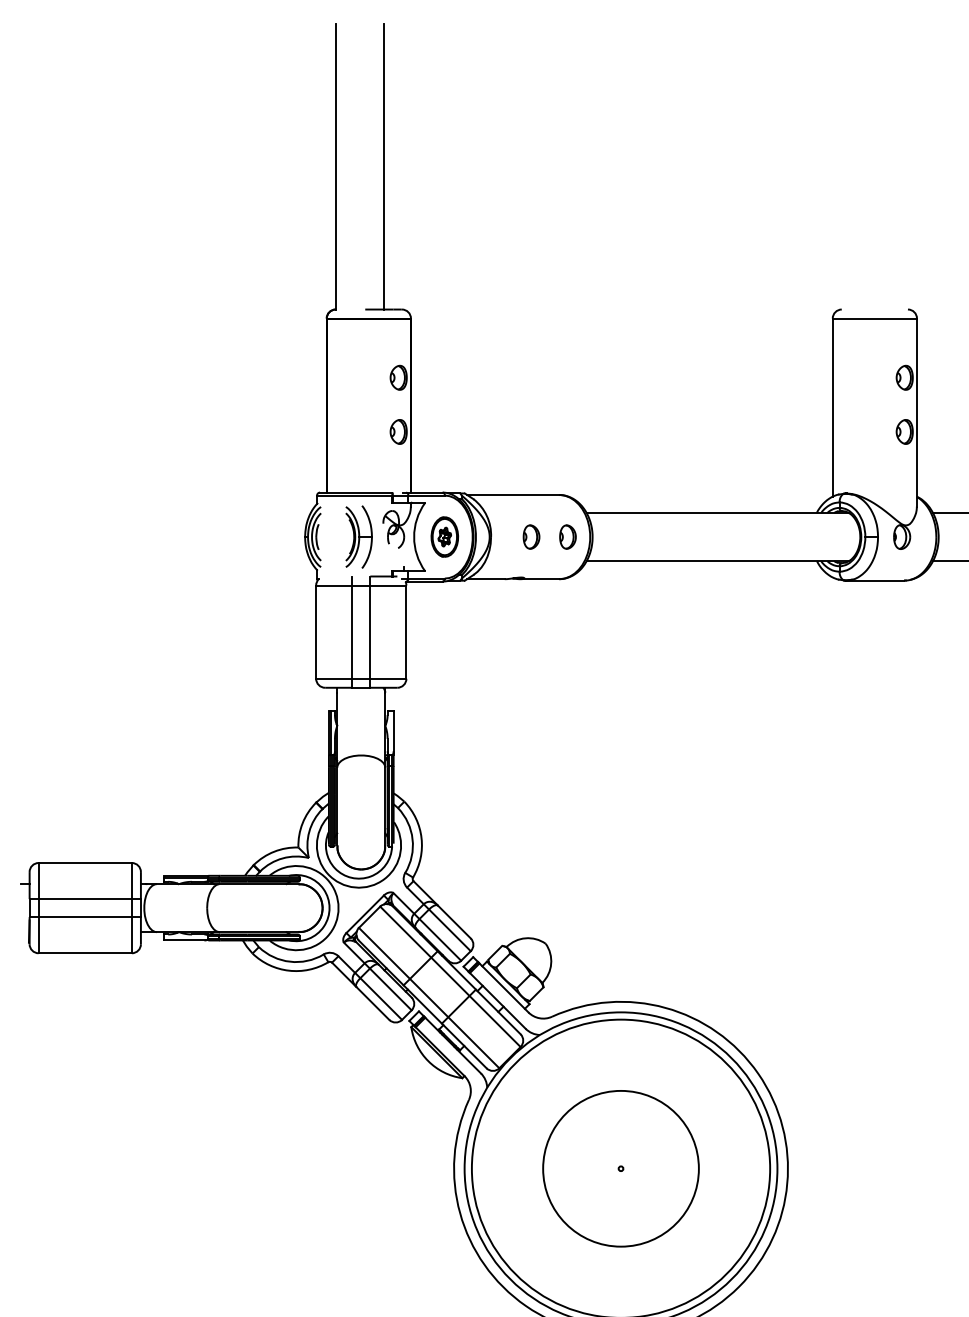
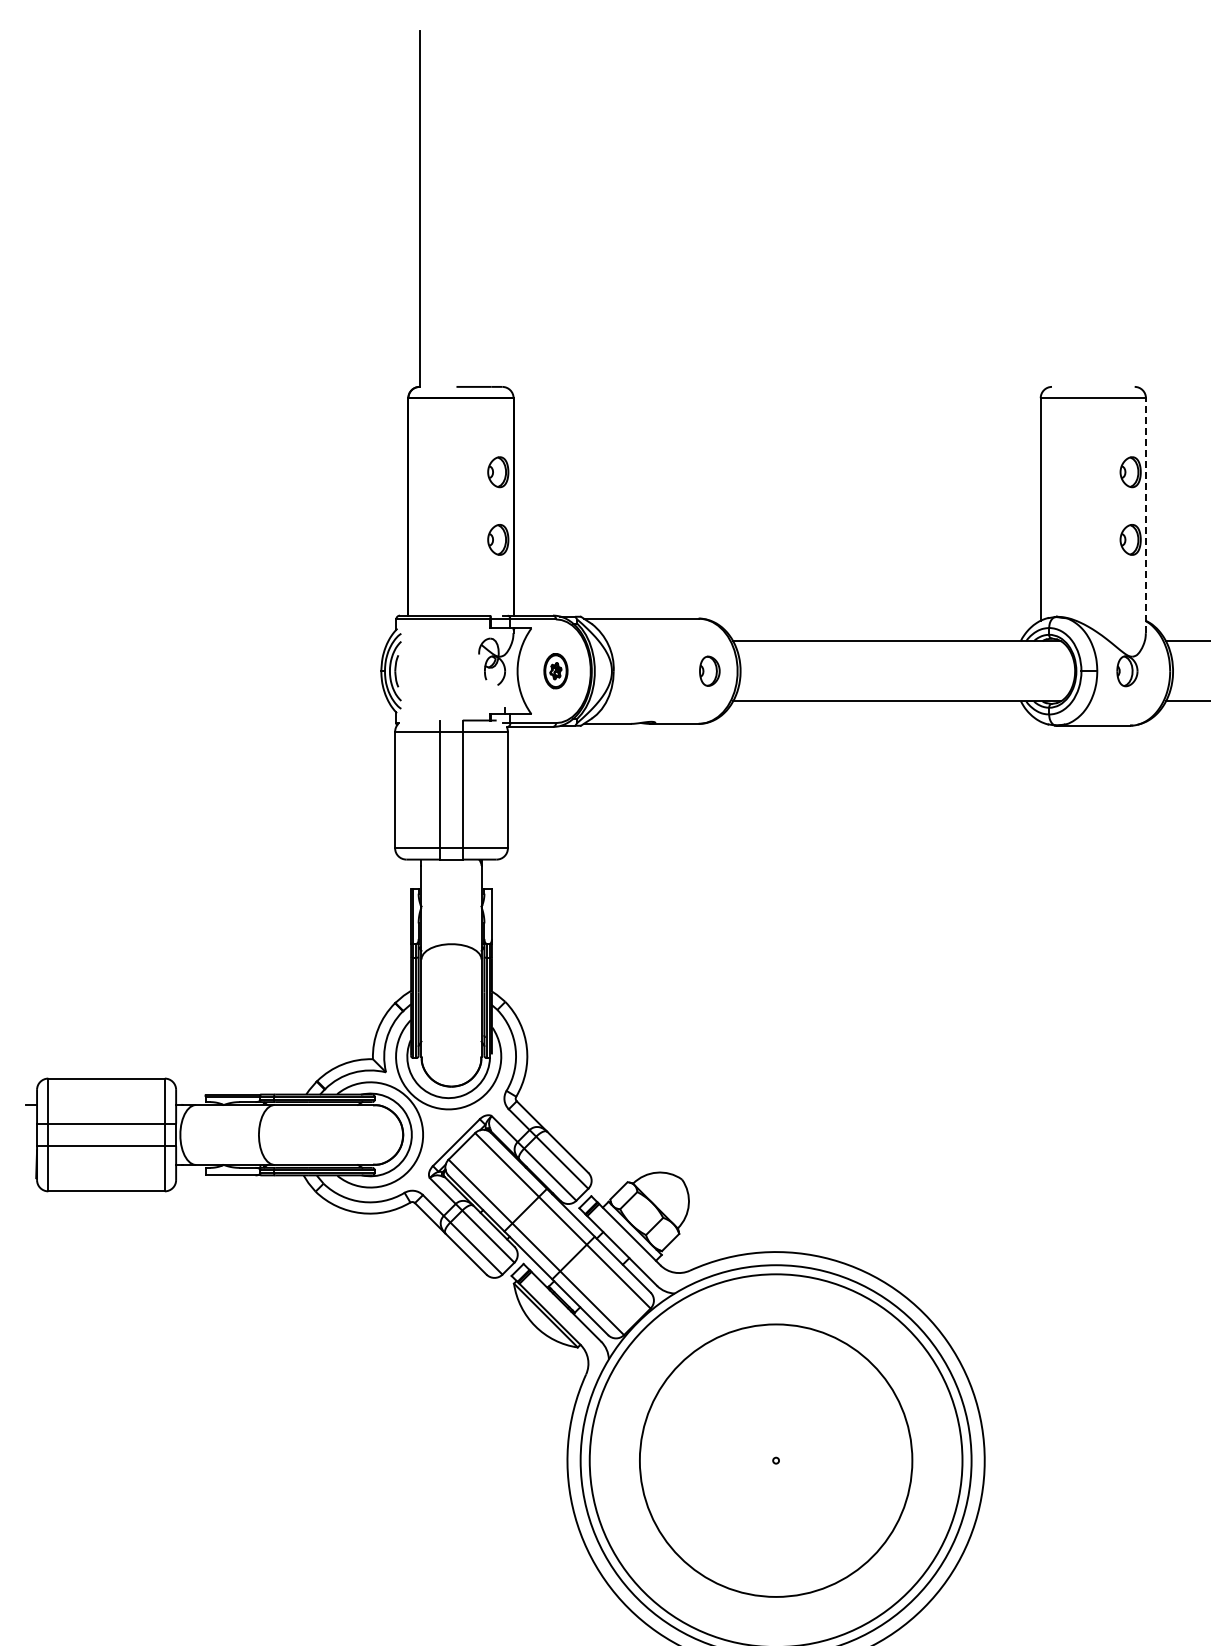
line: (384, 166) -> (480, 208), removed
line: (916, 412) -> (1145, 515), solid -> dashed
part: (358, 536) -> (448, 670), removed
part: (444, 536) -> (555, 670), size x0.7
part: (531, 536) -> (664, 670), removed
circle: (620, 1168) -> (775, 1460), size x1.4

